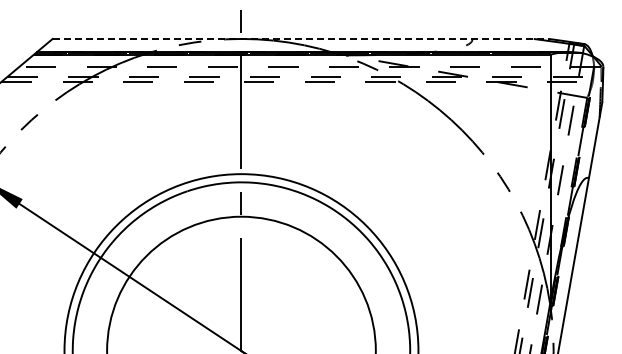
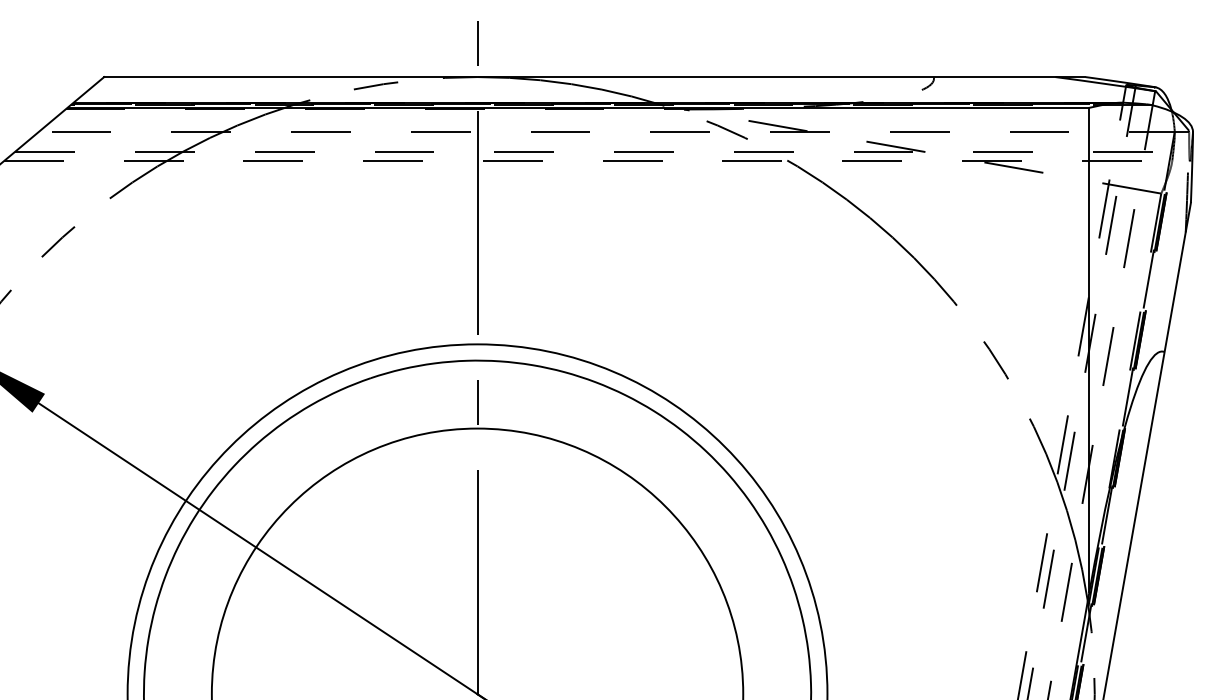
line: (301, 38) -> (596, 76), dashed -> solid

